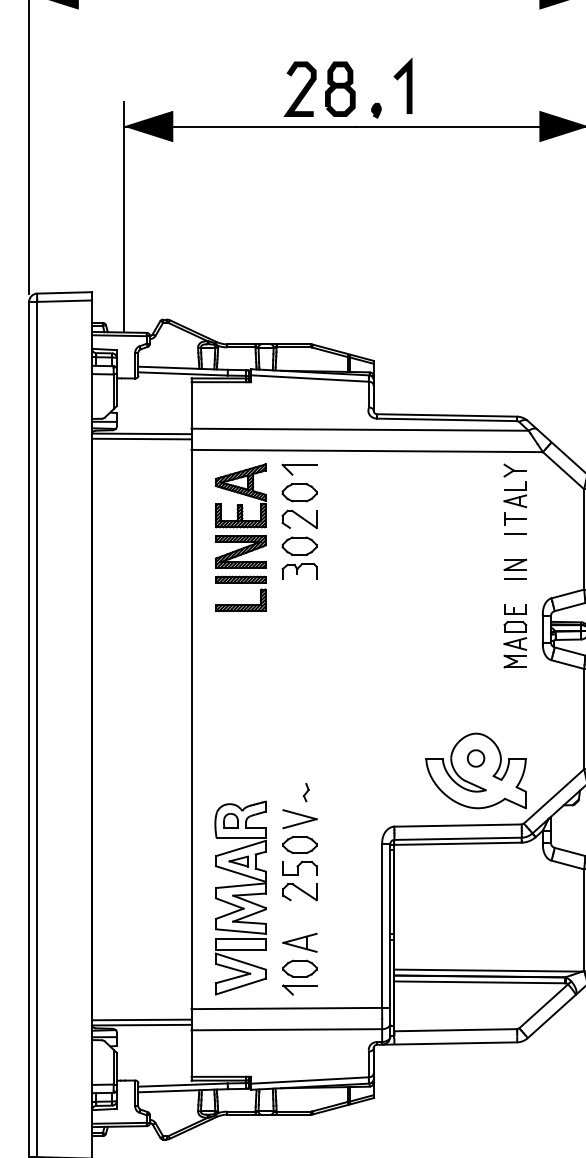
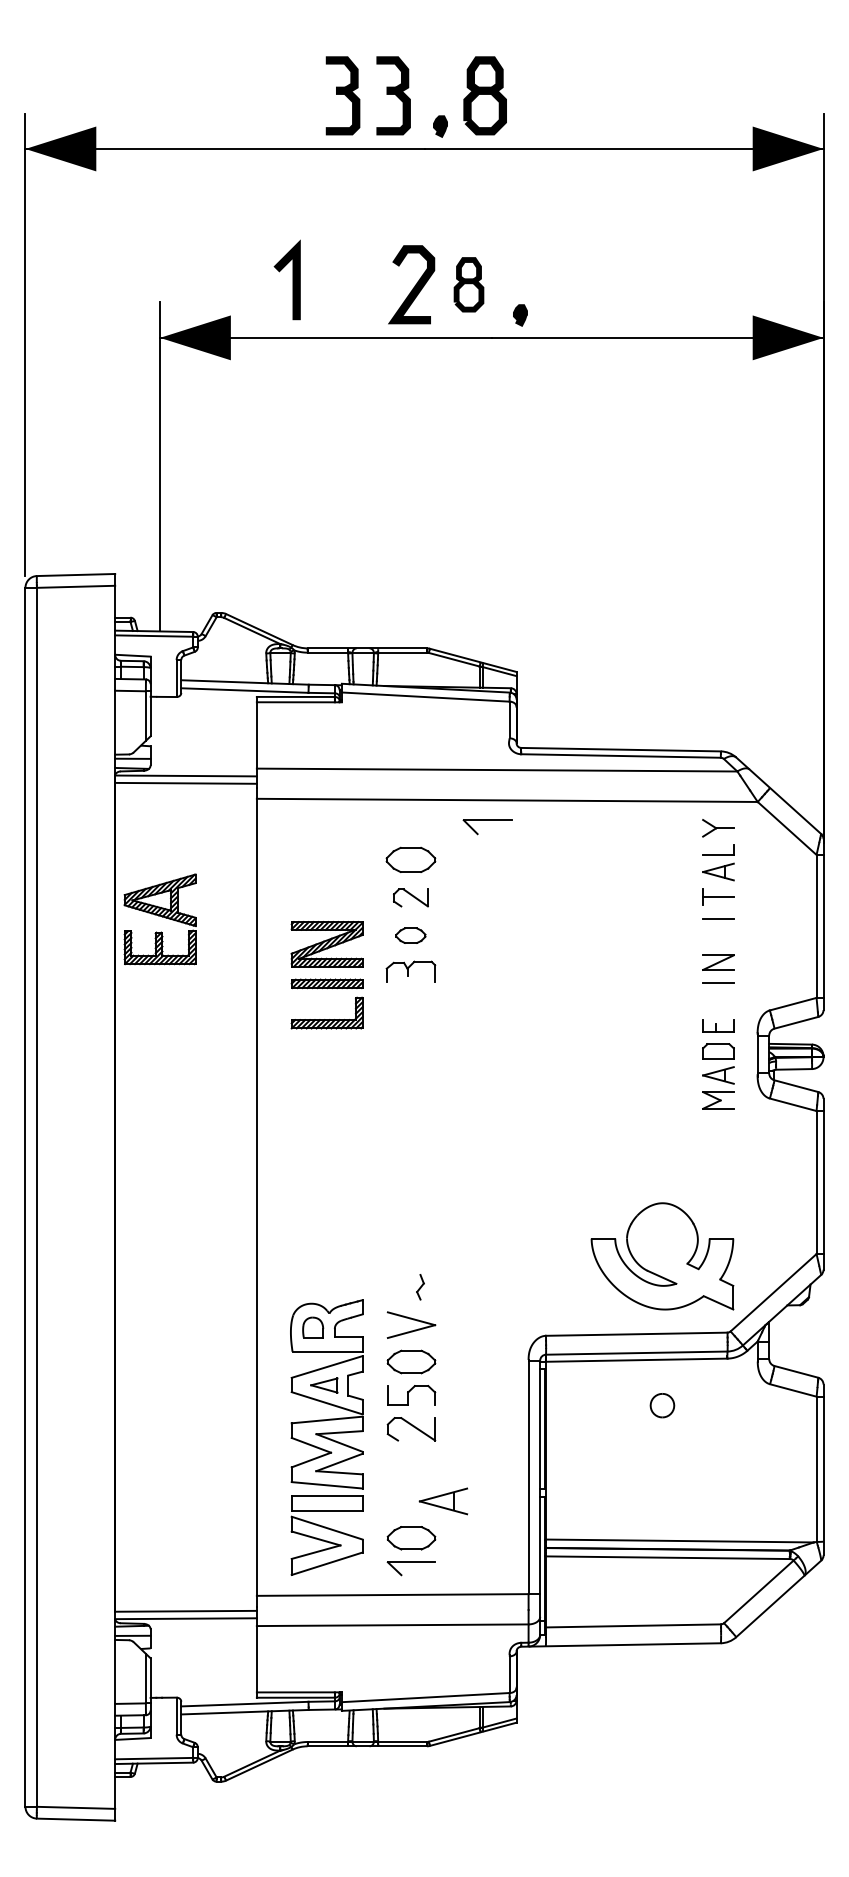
line: (406, 85) -> (292, 279), moved
part: (339, 89) -> (468, 284), size x0.7
part: (299, 465) -> (487, 820), moved
part: (240, 496) -> (159, 919), moved
part: (299, 519) -> (410, 897), size x0.7
part: (299, 545) -> (410, 935), size x0.6
part: (476, 758) -> (662, 1405), moved
part: (300, 942) -> (443, 1501), moved

